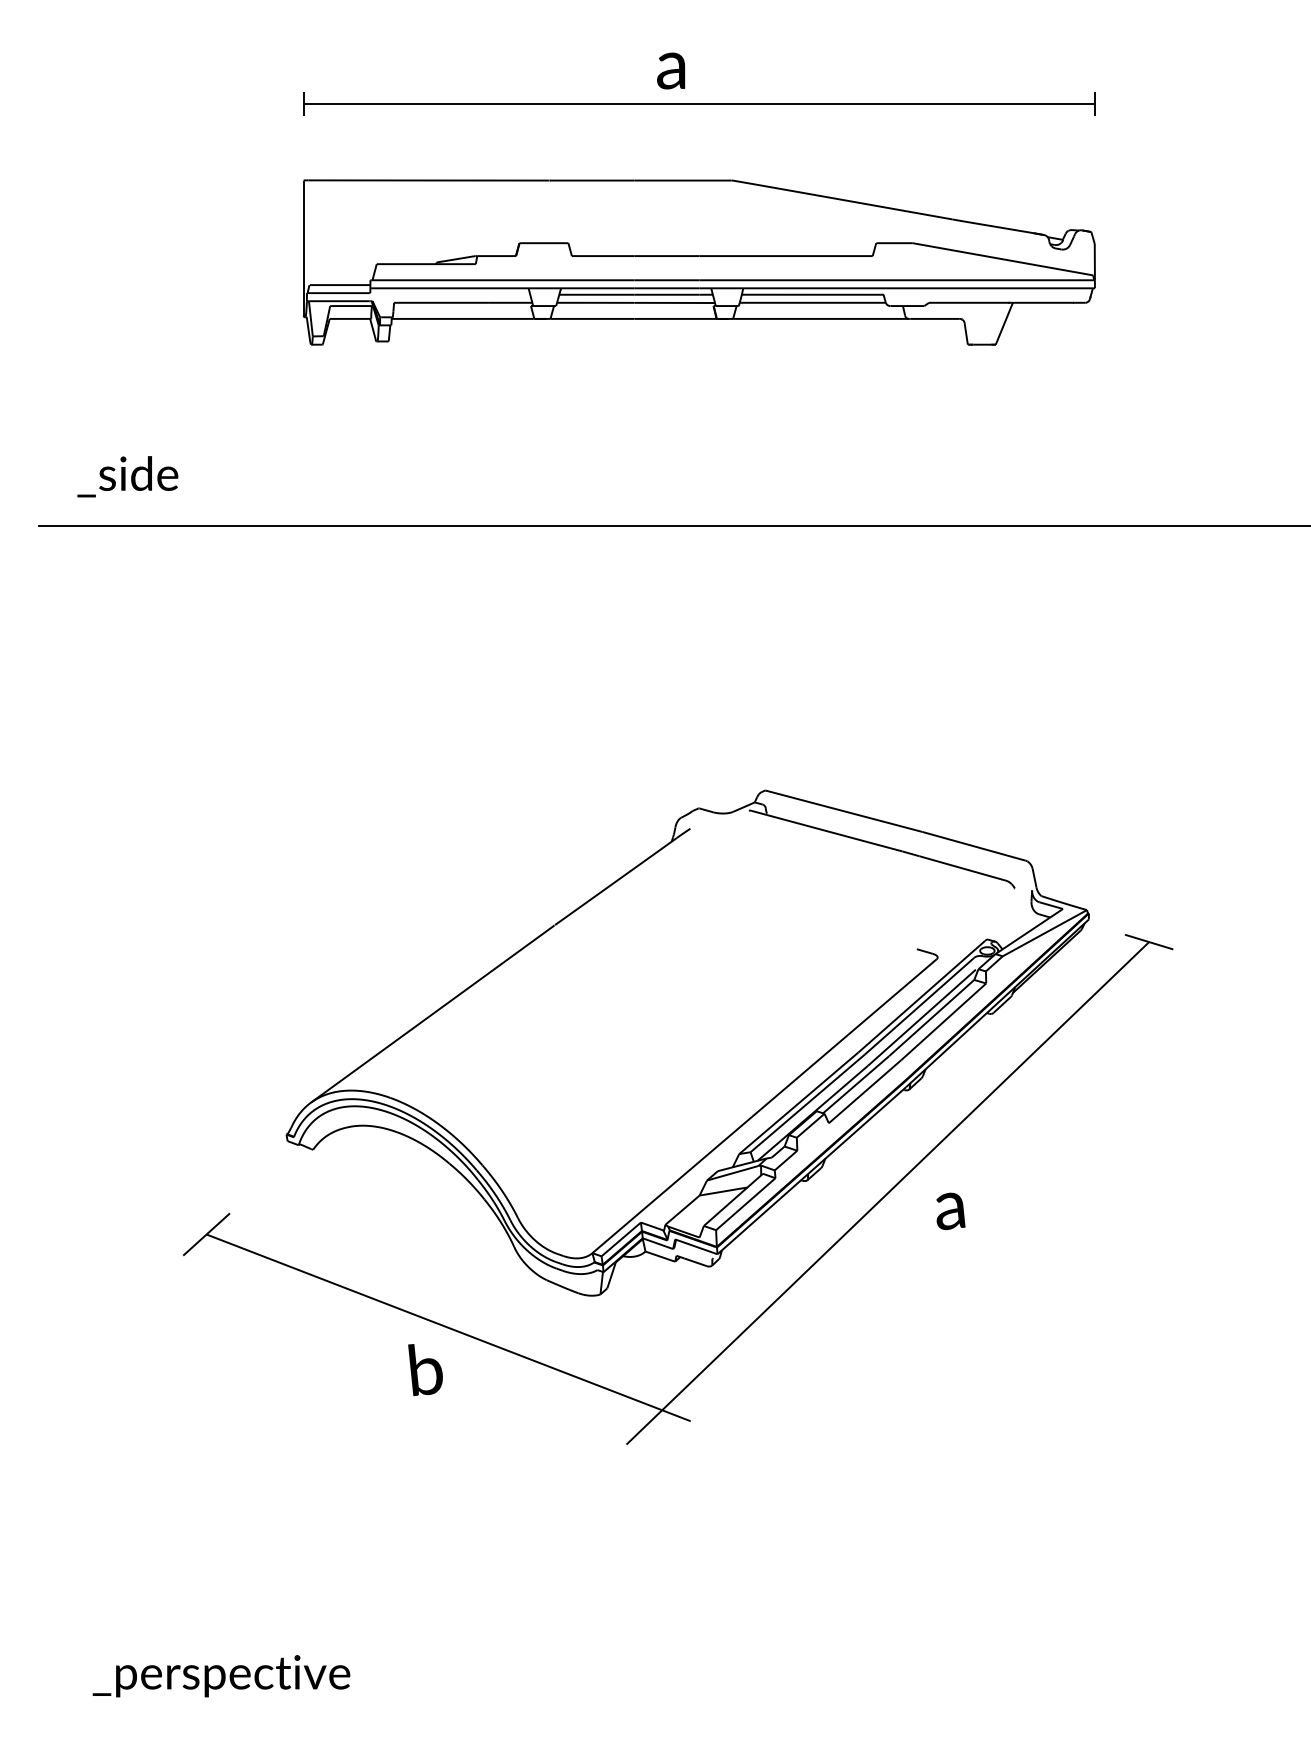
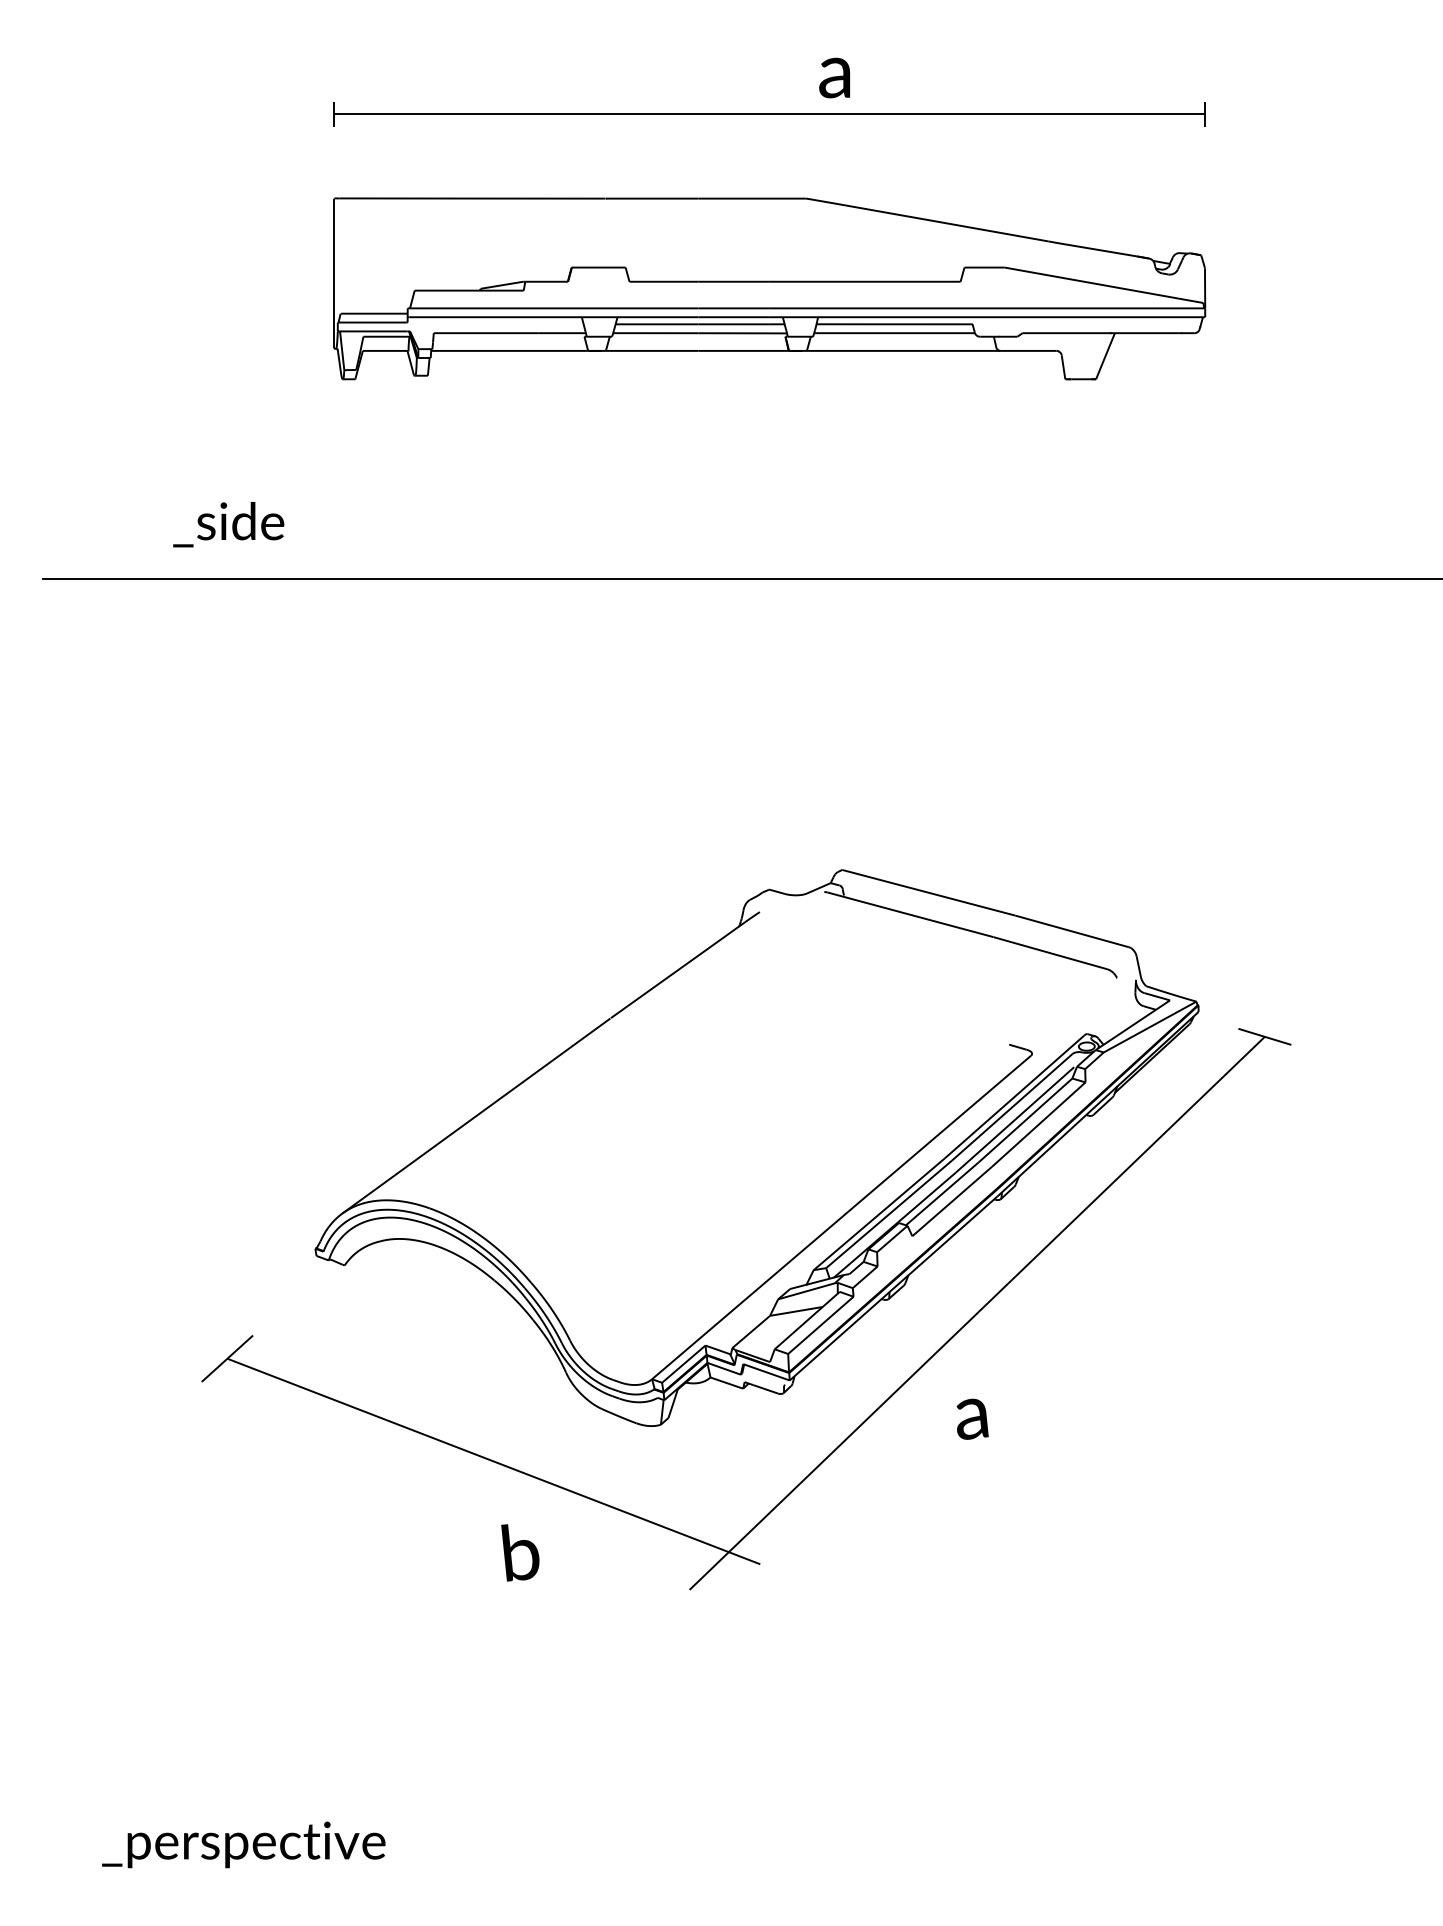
text: (670, 70) -> (834, 77), moved
text: (127, 476) -> (228, 524), moved
text: (950, 1210) -> (972, 1418), moved
text: (425, 1369) -> (520, 1552), moved

